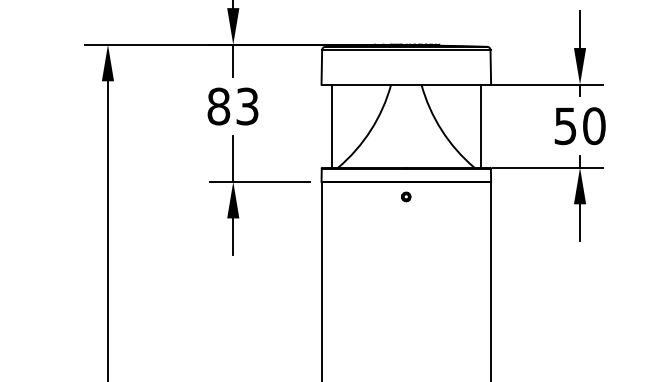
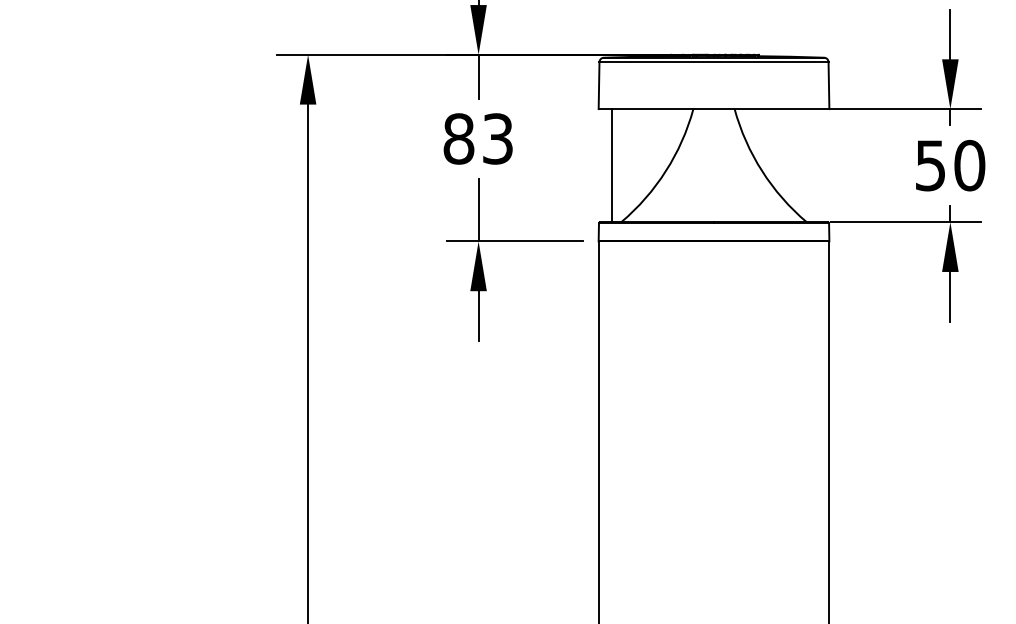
line: (480, 126) -> (815, 165), removed
part: (405, 196) -> (713, 261), removed

